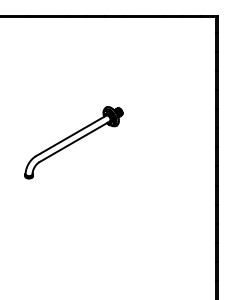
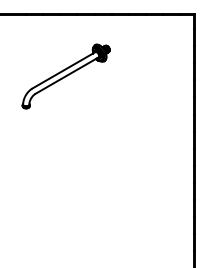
part: (72, 142) -> (65, 76), moved

